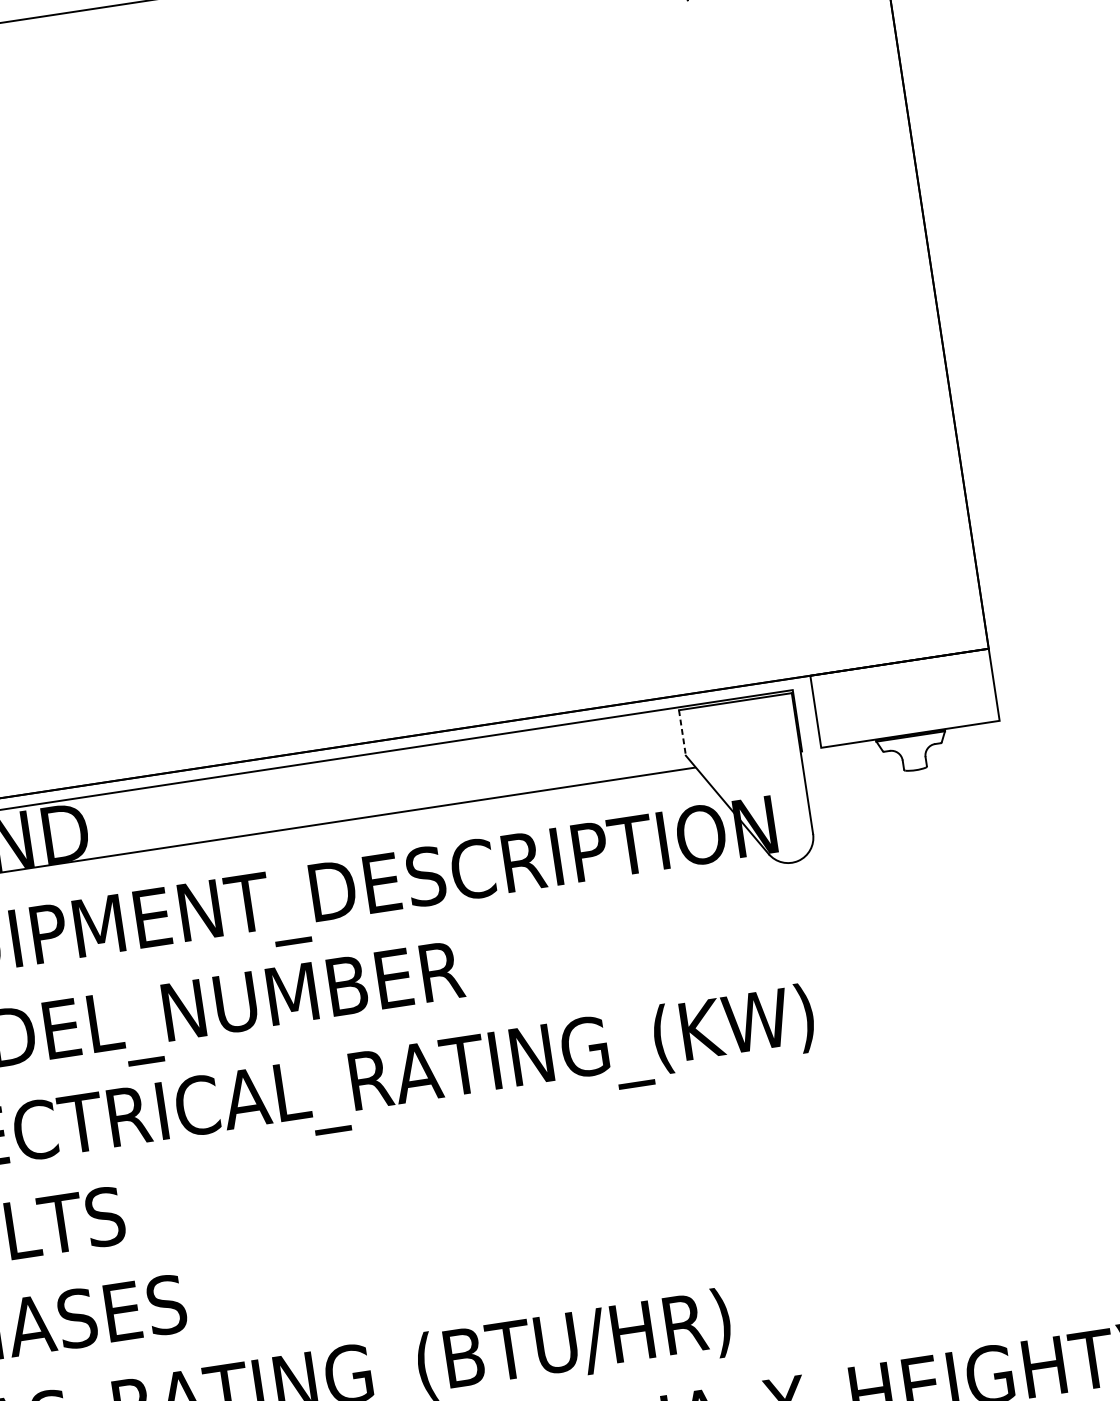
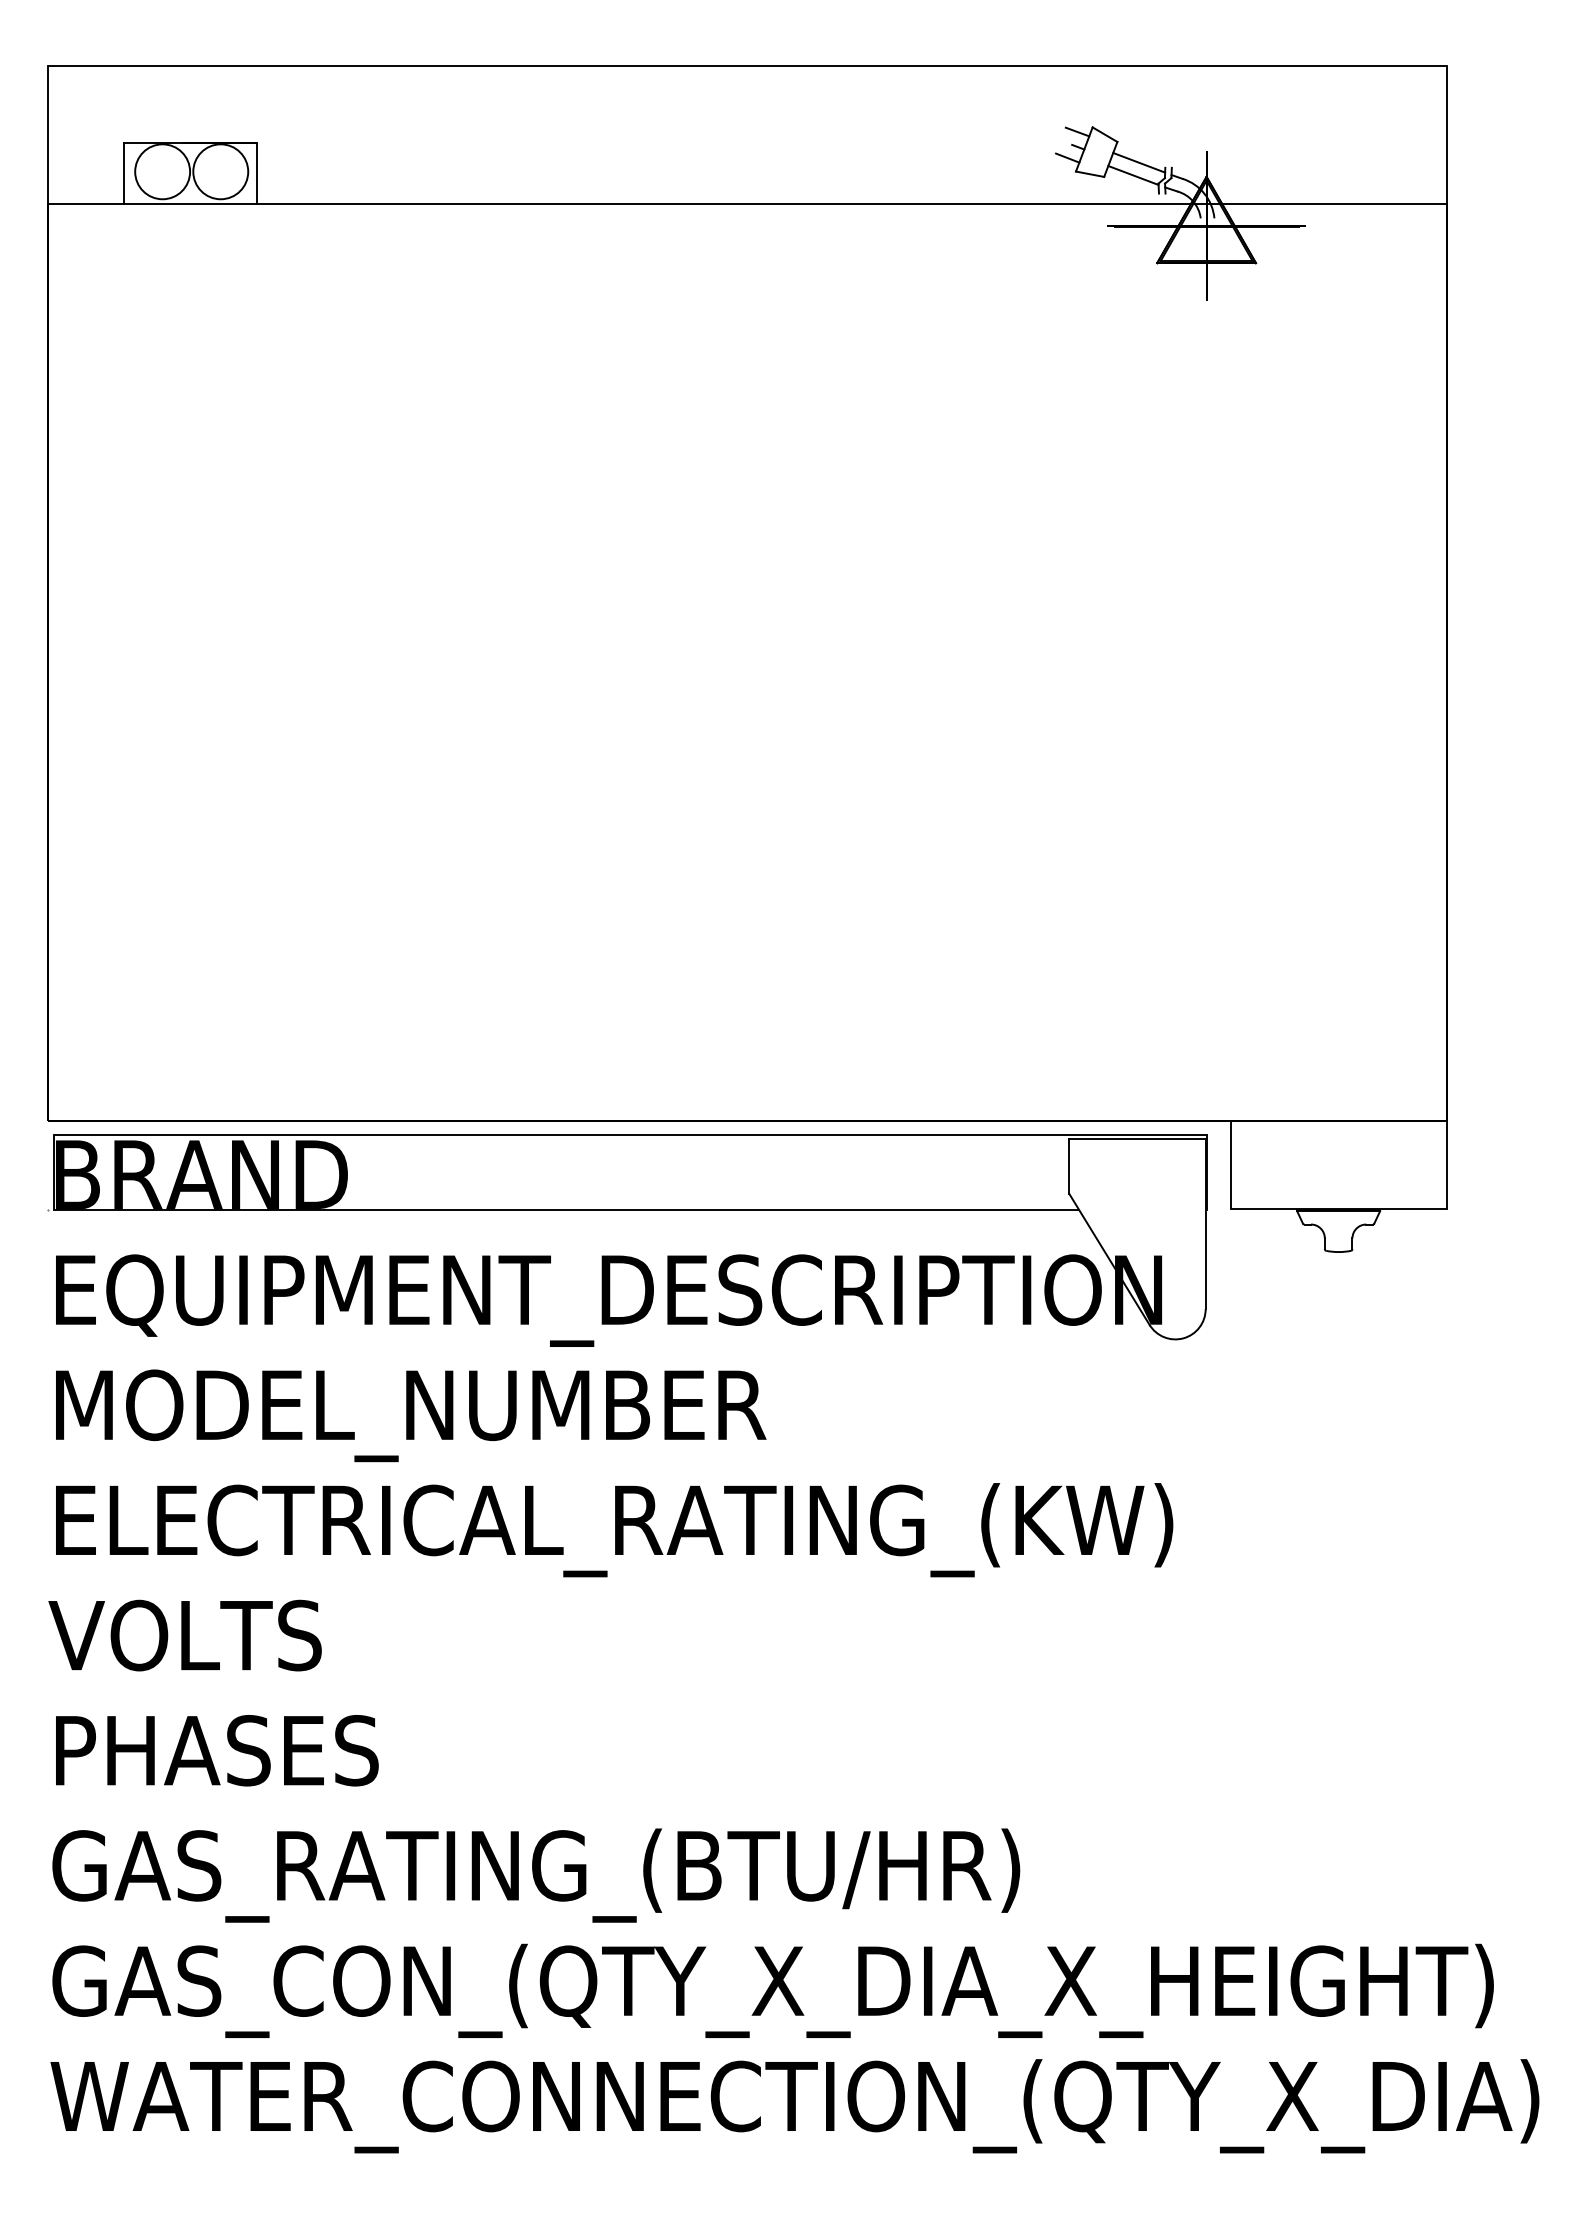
line: (682, 733) -> (1069, 1166), dashed -> solid

